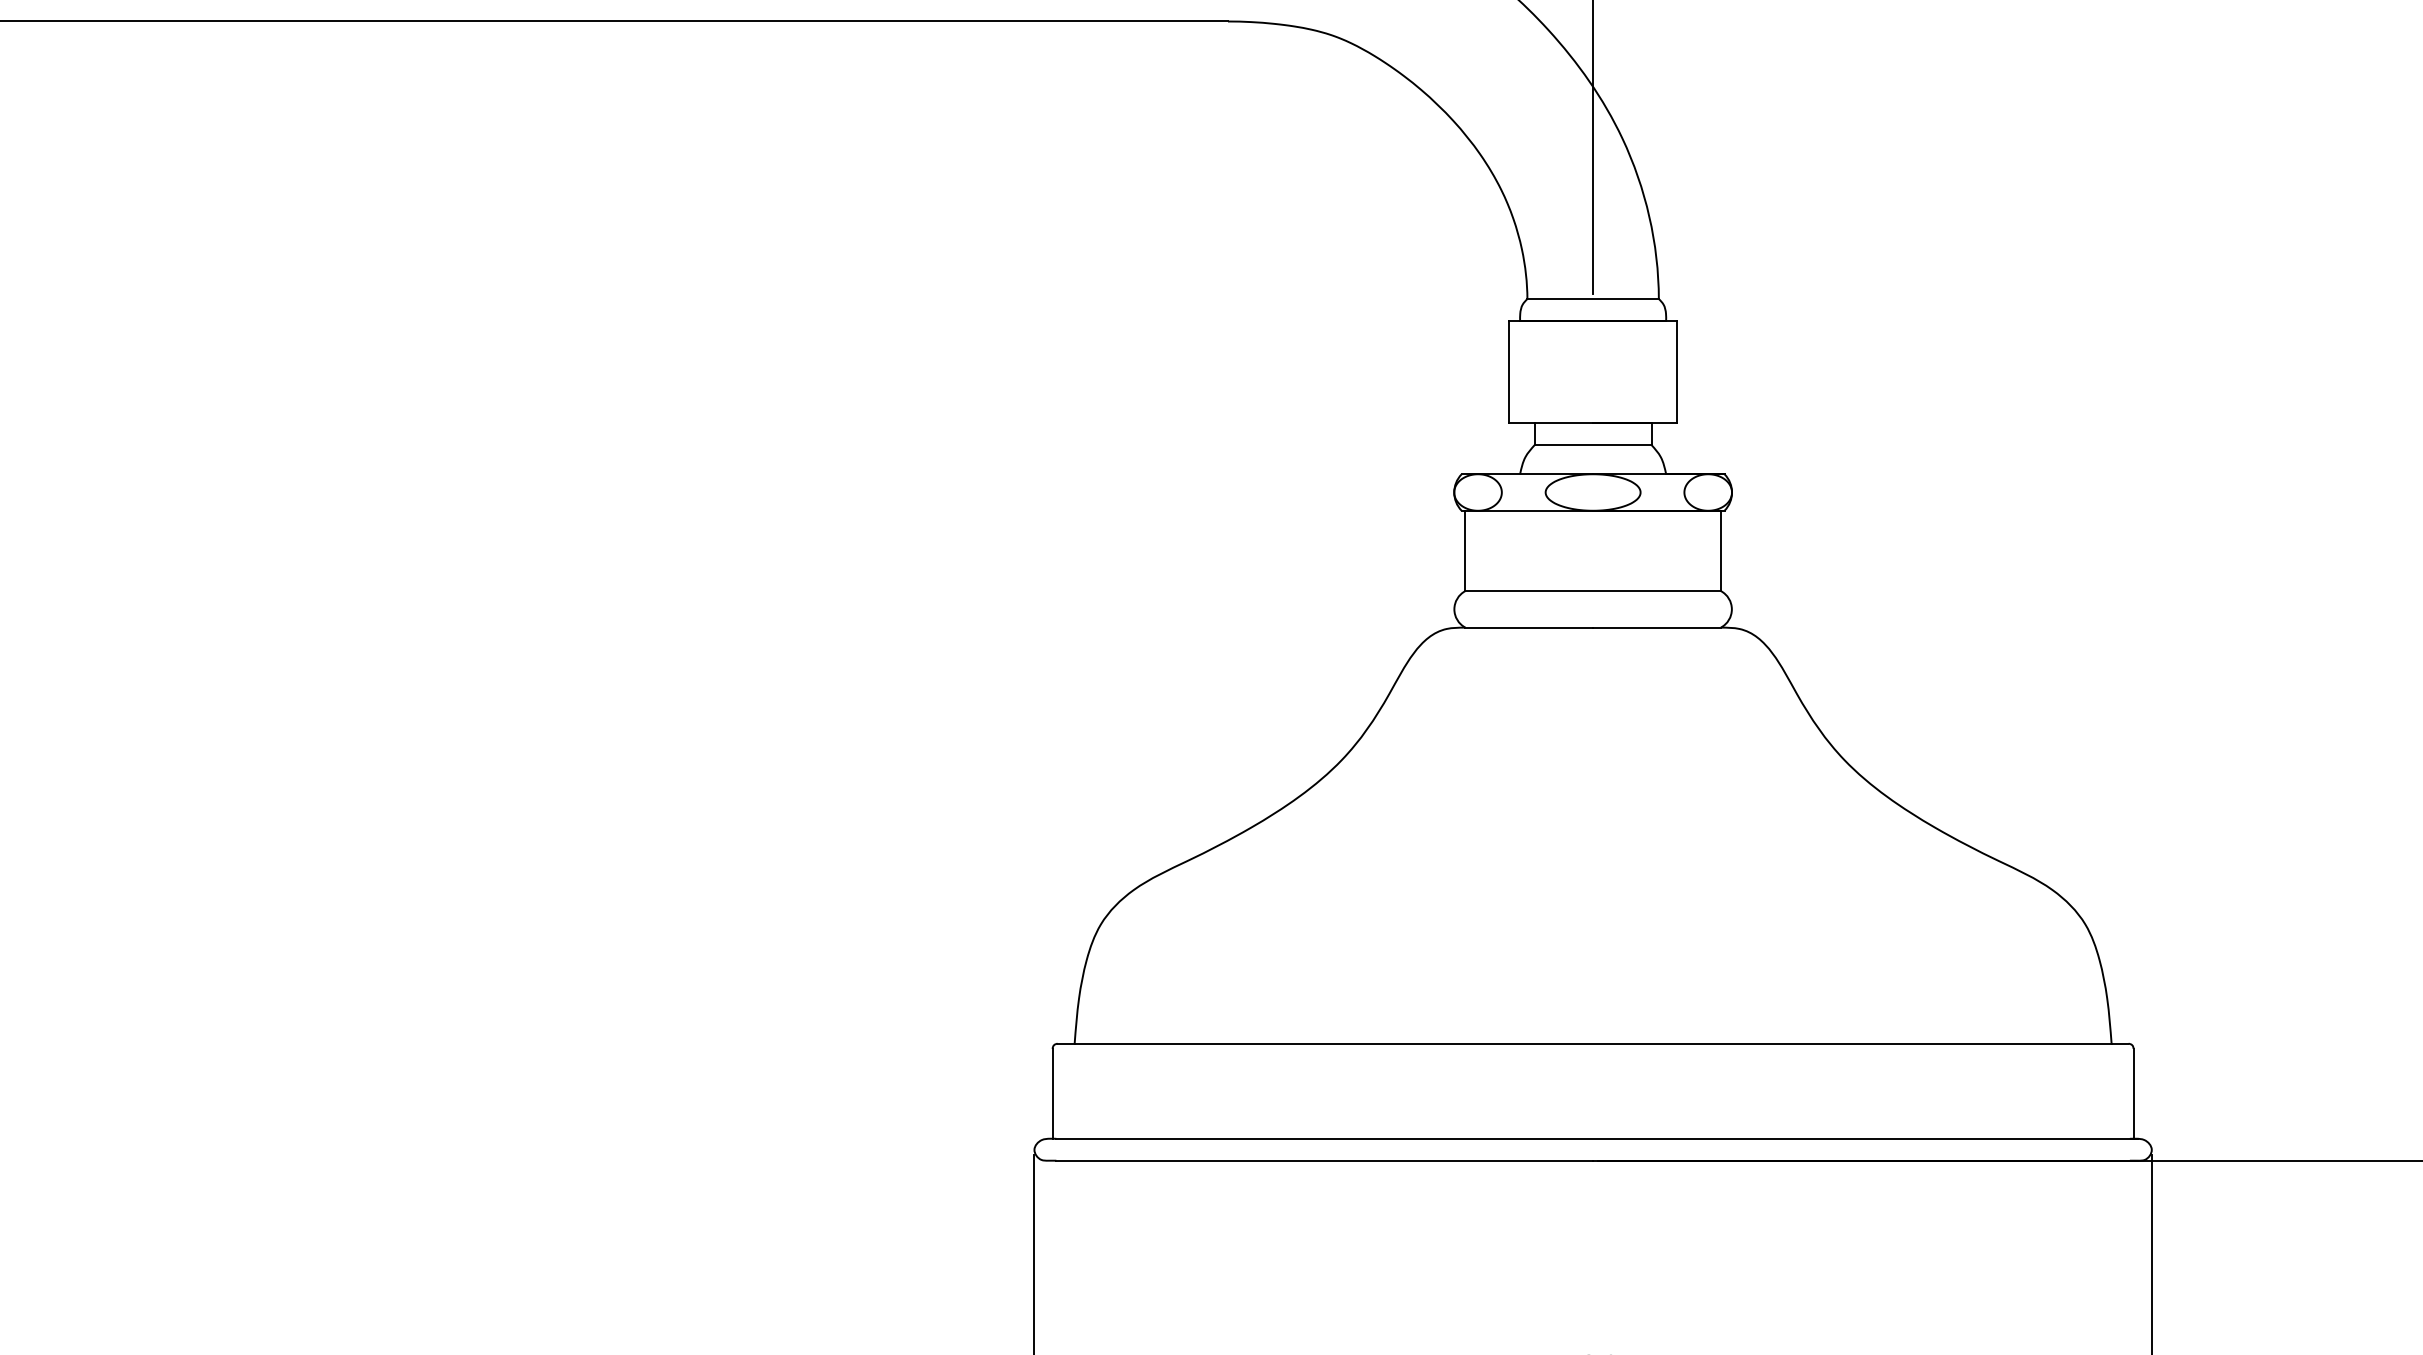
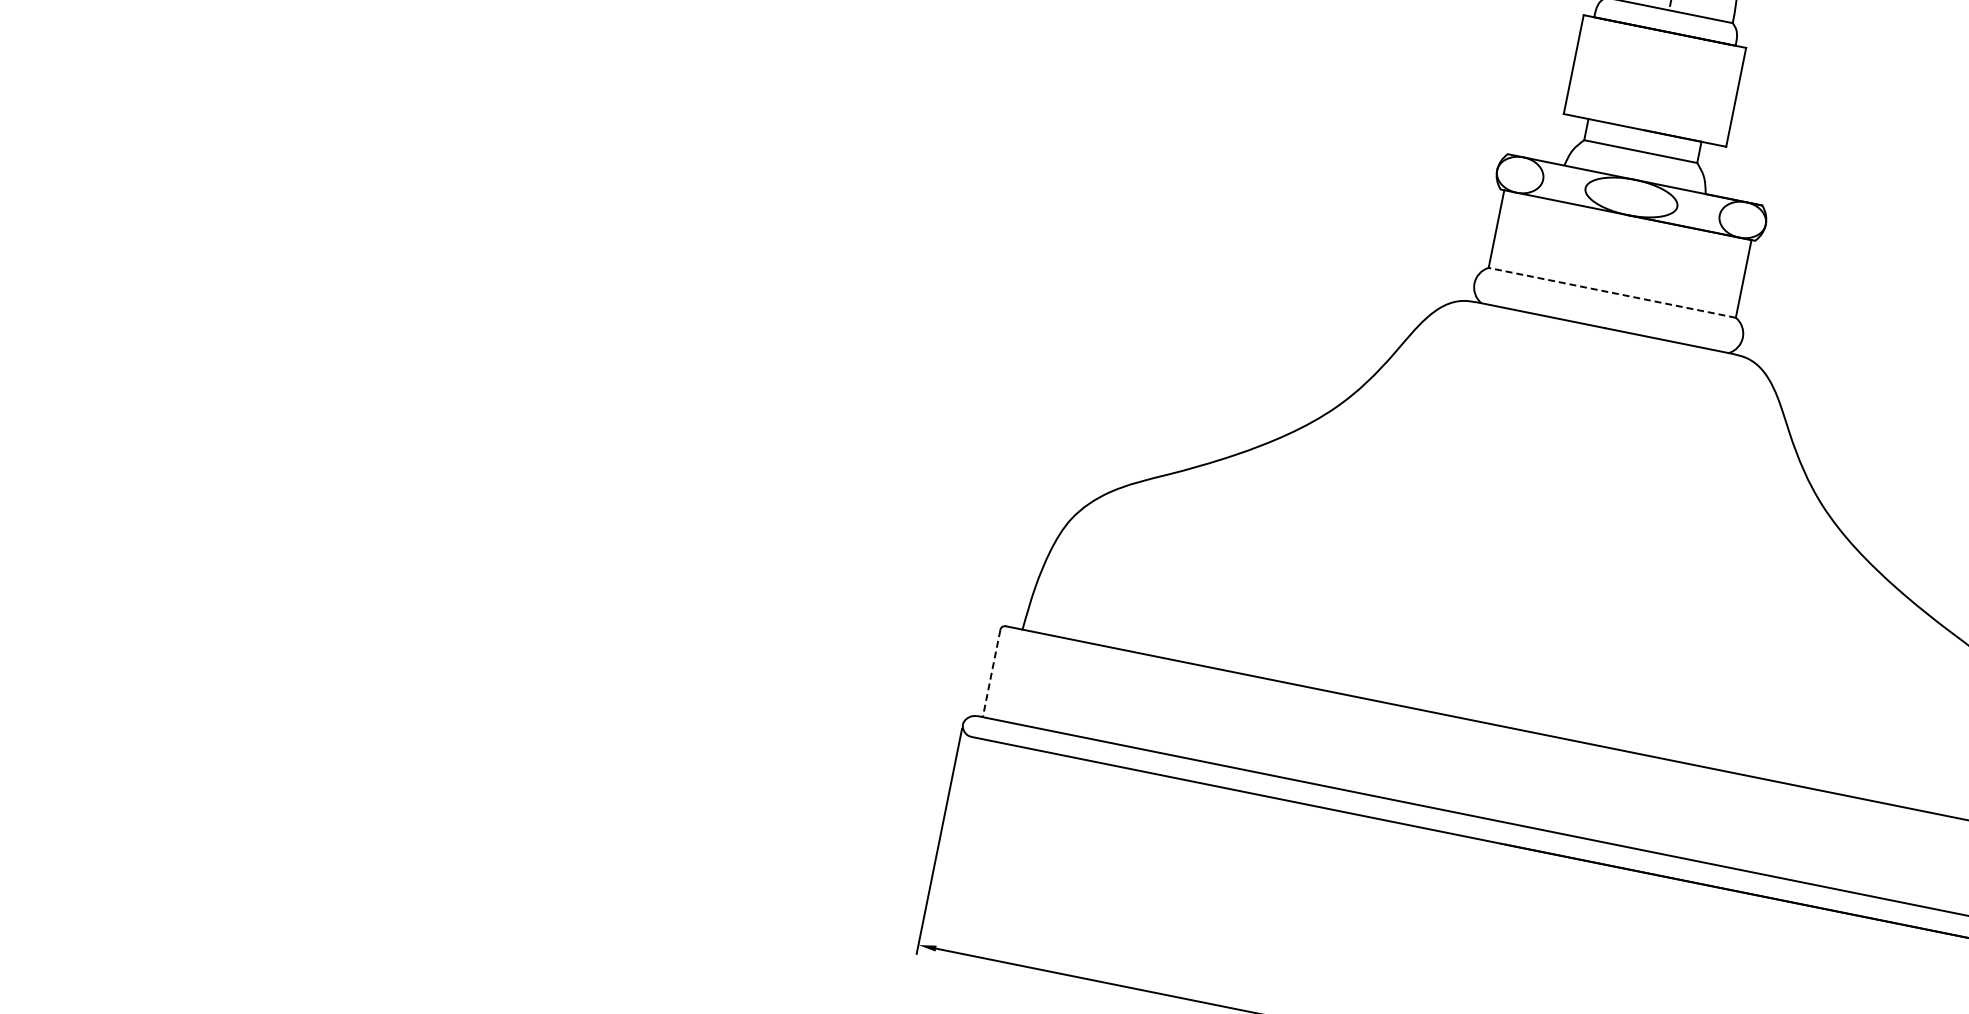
line: (1593, 591) -> (1612, 293), solid -> dashed
line: (1052, 1093) -> (991, 673), solid -> dashed

